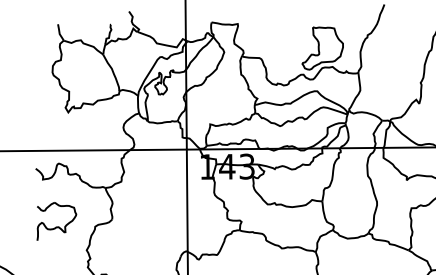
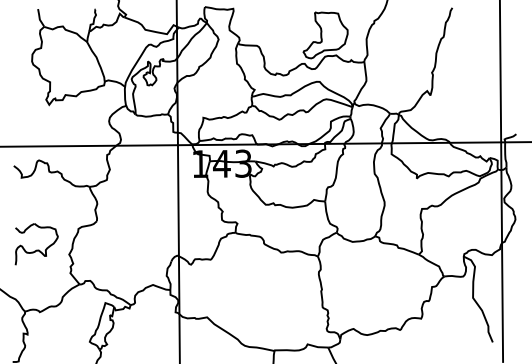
part: (56, 221) -> (36, 244), moved

